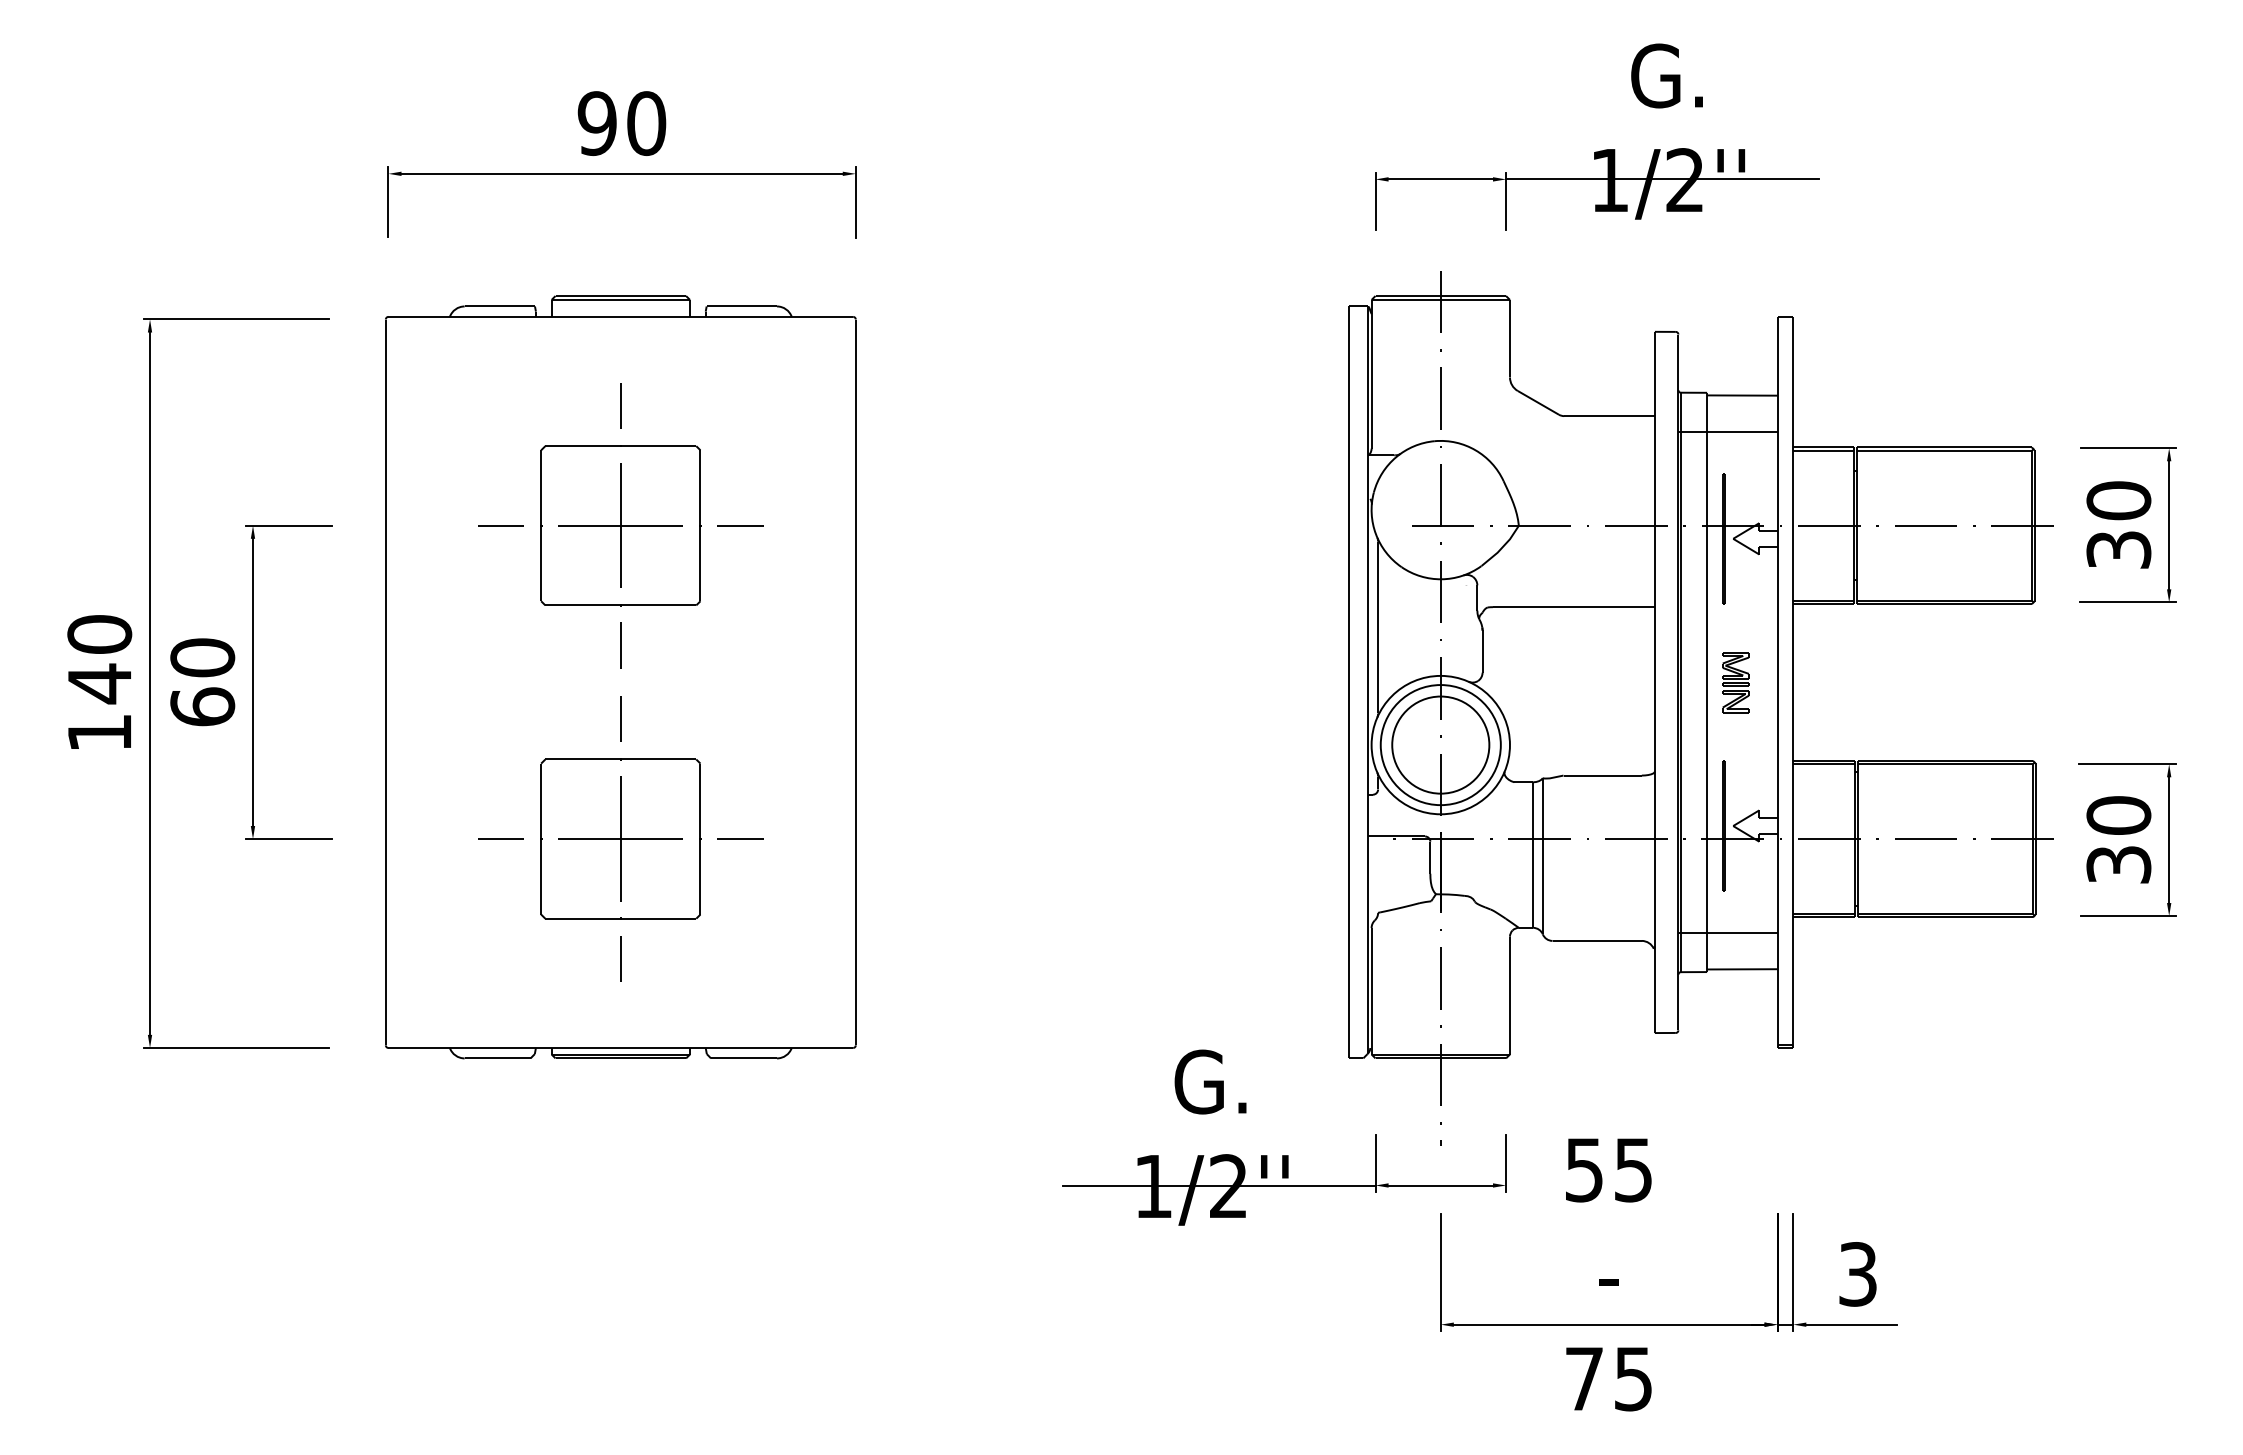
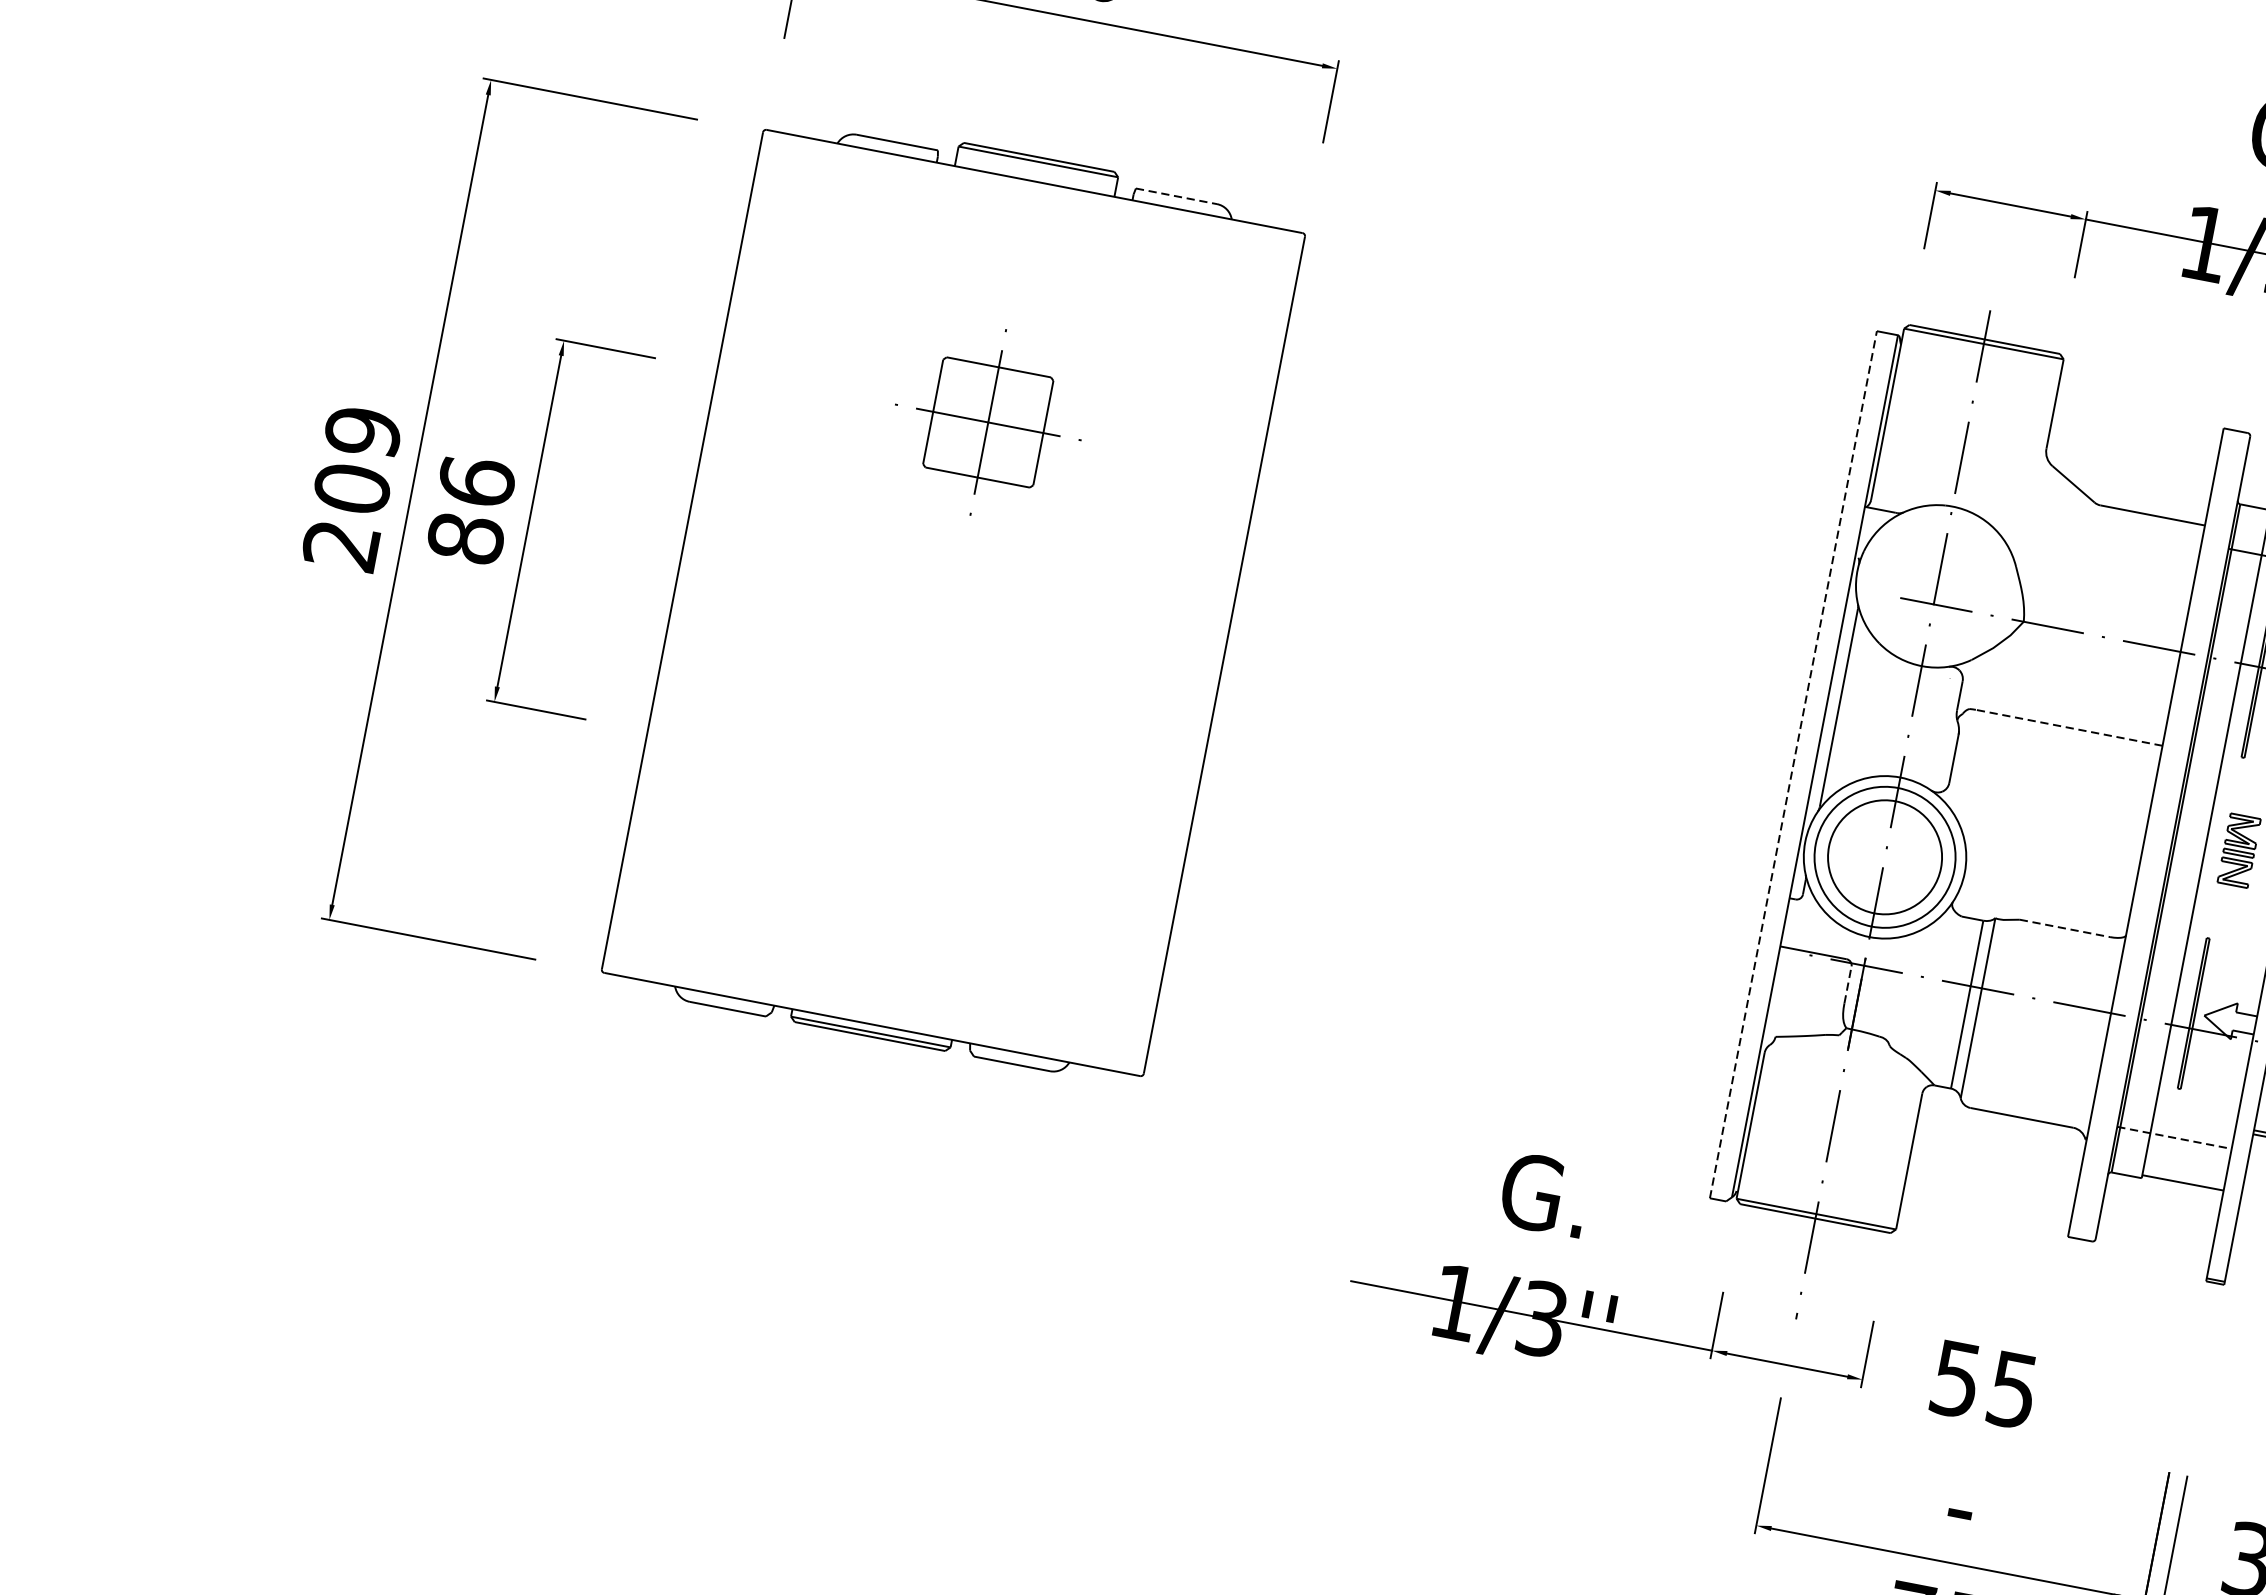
line: (742, 306) -> (1177, 196), solid -> dashed
part: (620, 525) -> (987, 421), size x0.6
line: (1573, 607) -> (2068, 728), solid -> dashed
text: (202, 682) -> (471, 510), 60 -> 86
line: (1349, 682) -> (1793, 764), solid -> dashed
text: (99, 683) -> (352, 488), 140 -> 209
line: (1603, 775) -> (2065, 928), solid -> dashed
part: (620, 838) -> (918, 782), removed
line: (1430, 857) -> (1848, 984), solid -> dashed
line: (1728, 933) -> (2174, 1138), solid -> dashed
text: (1228, 1186) -> (1542, 1319), 1/2'' -> 1/3''

